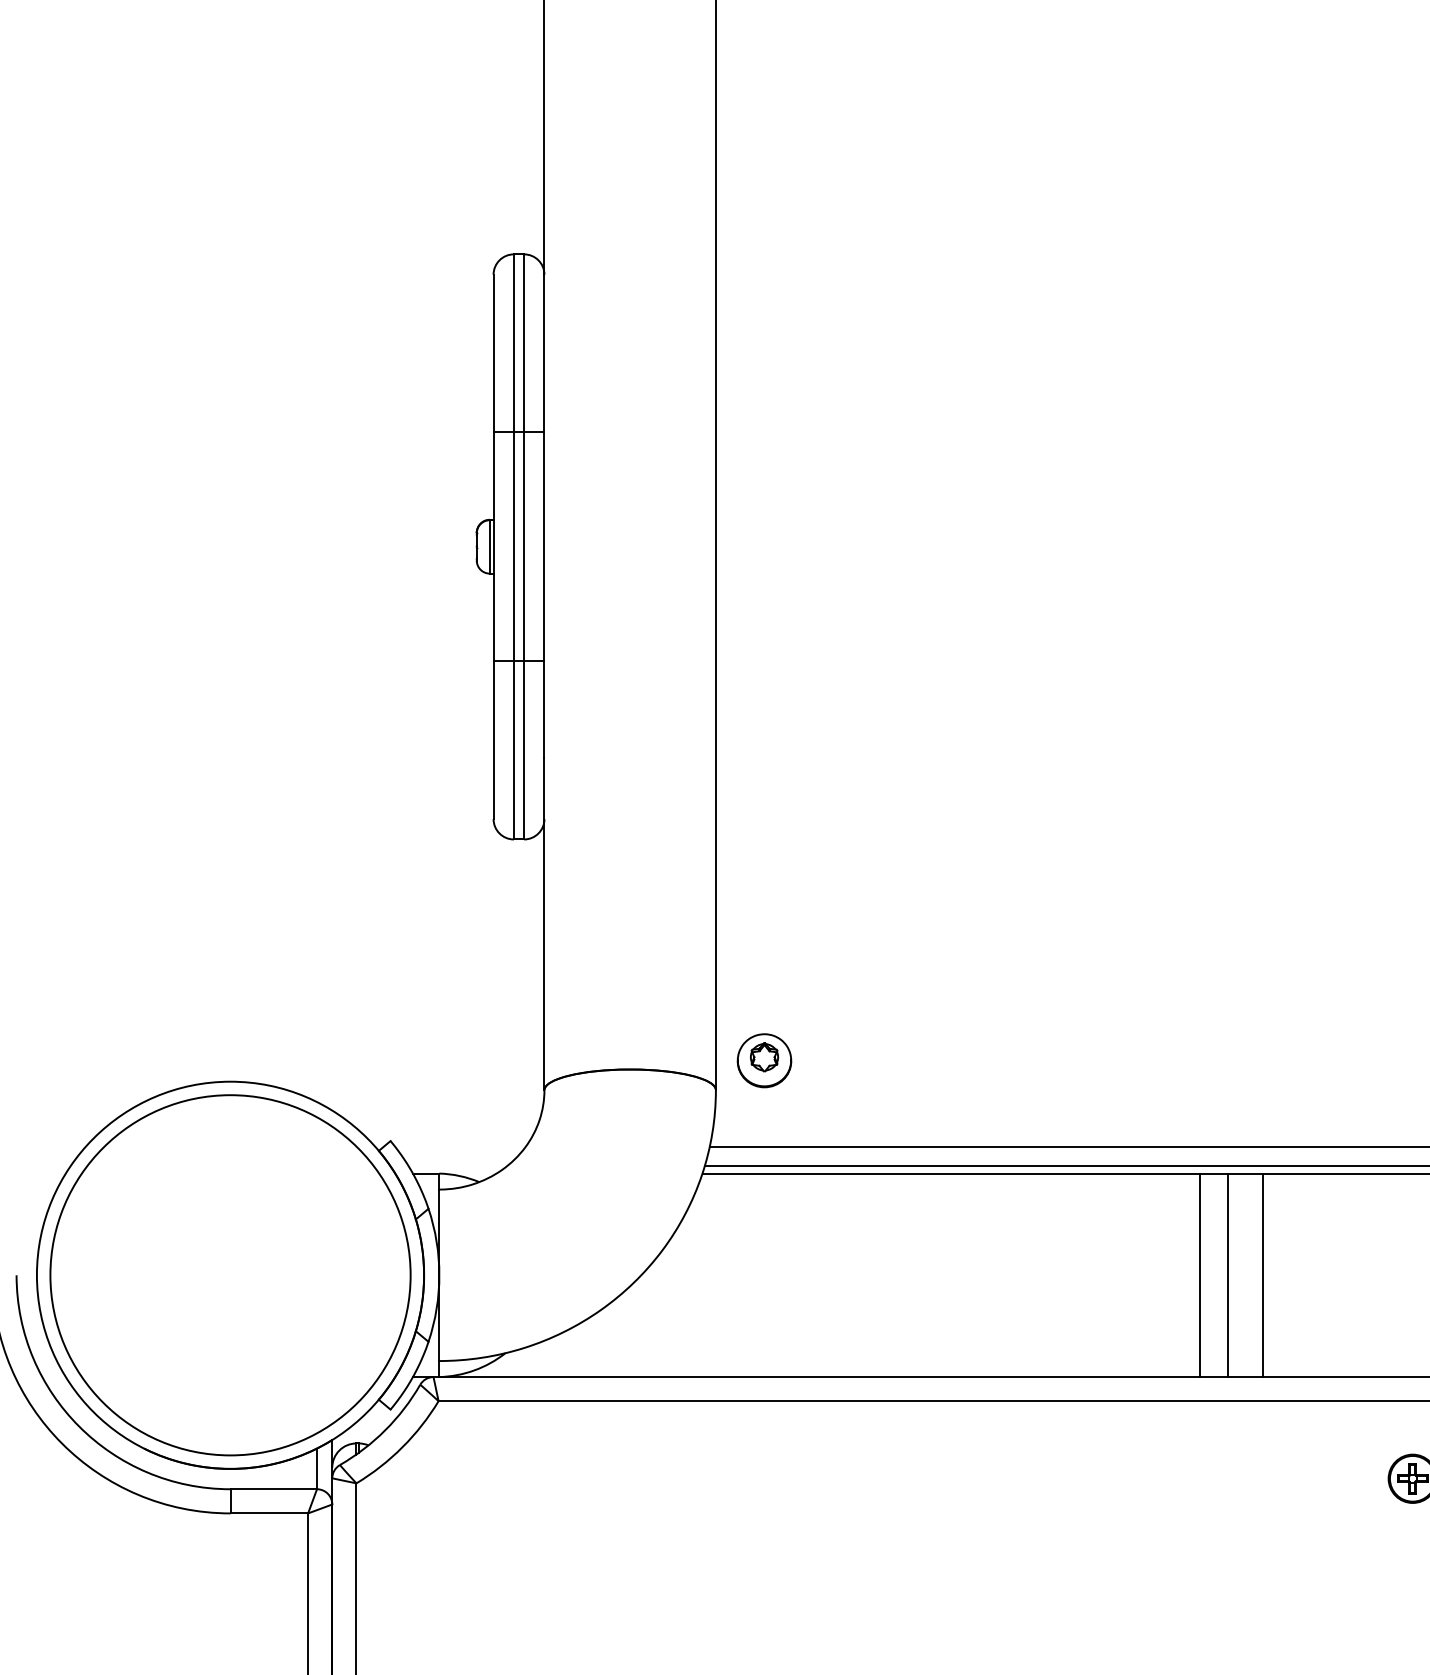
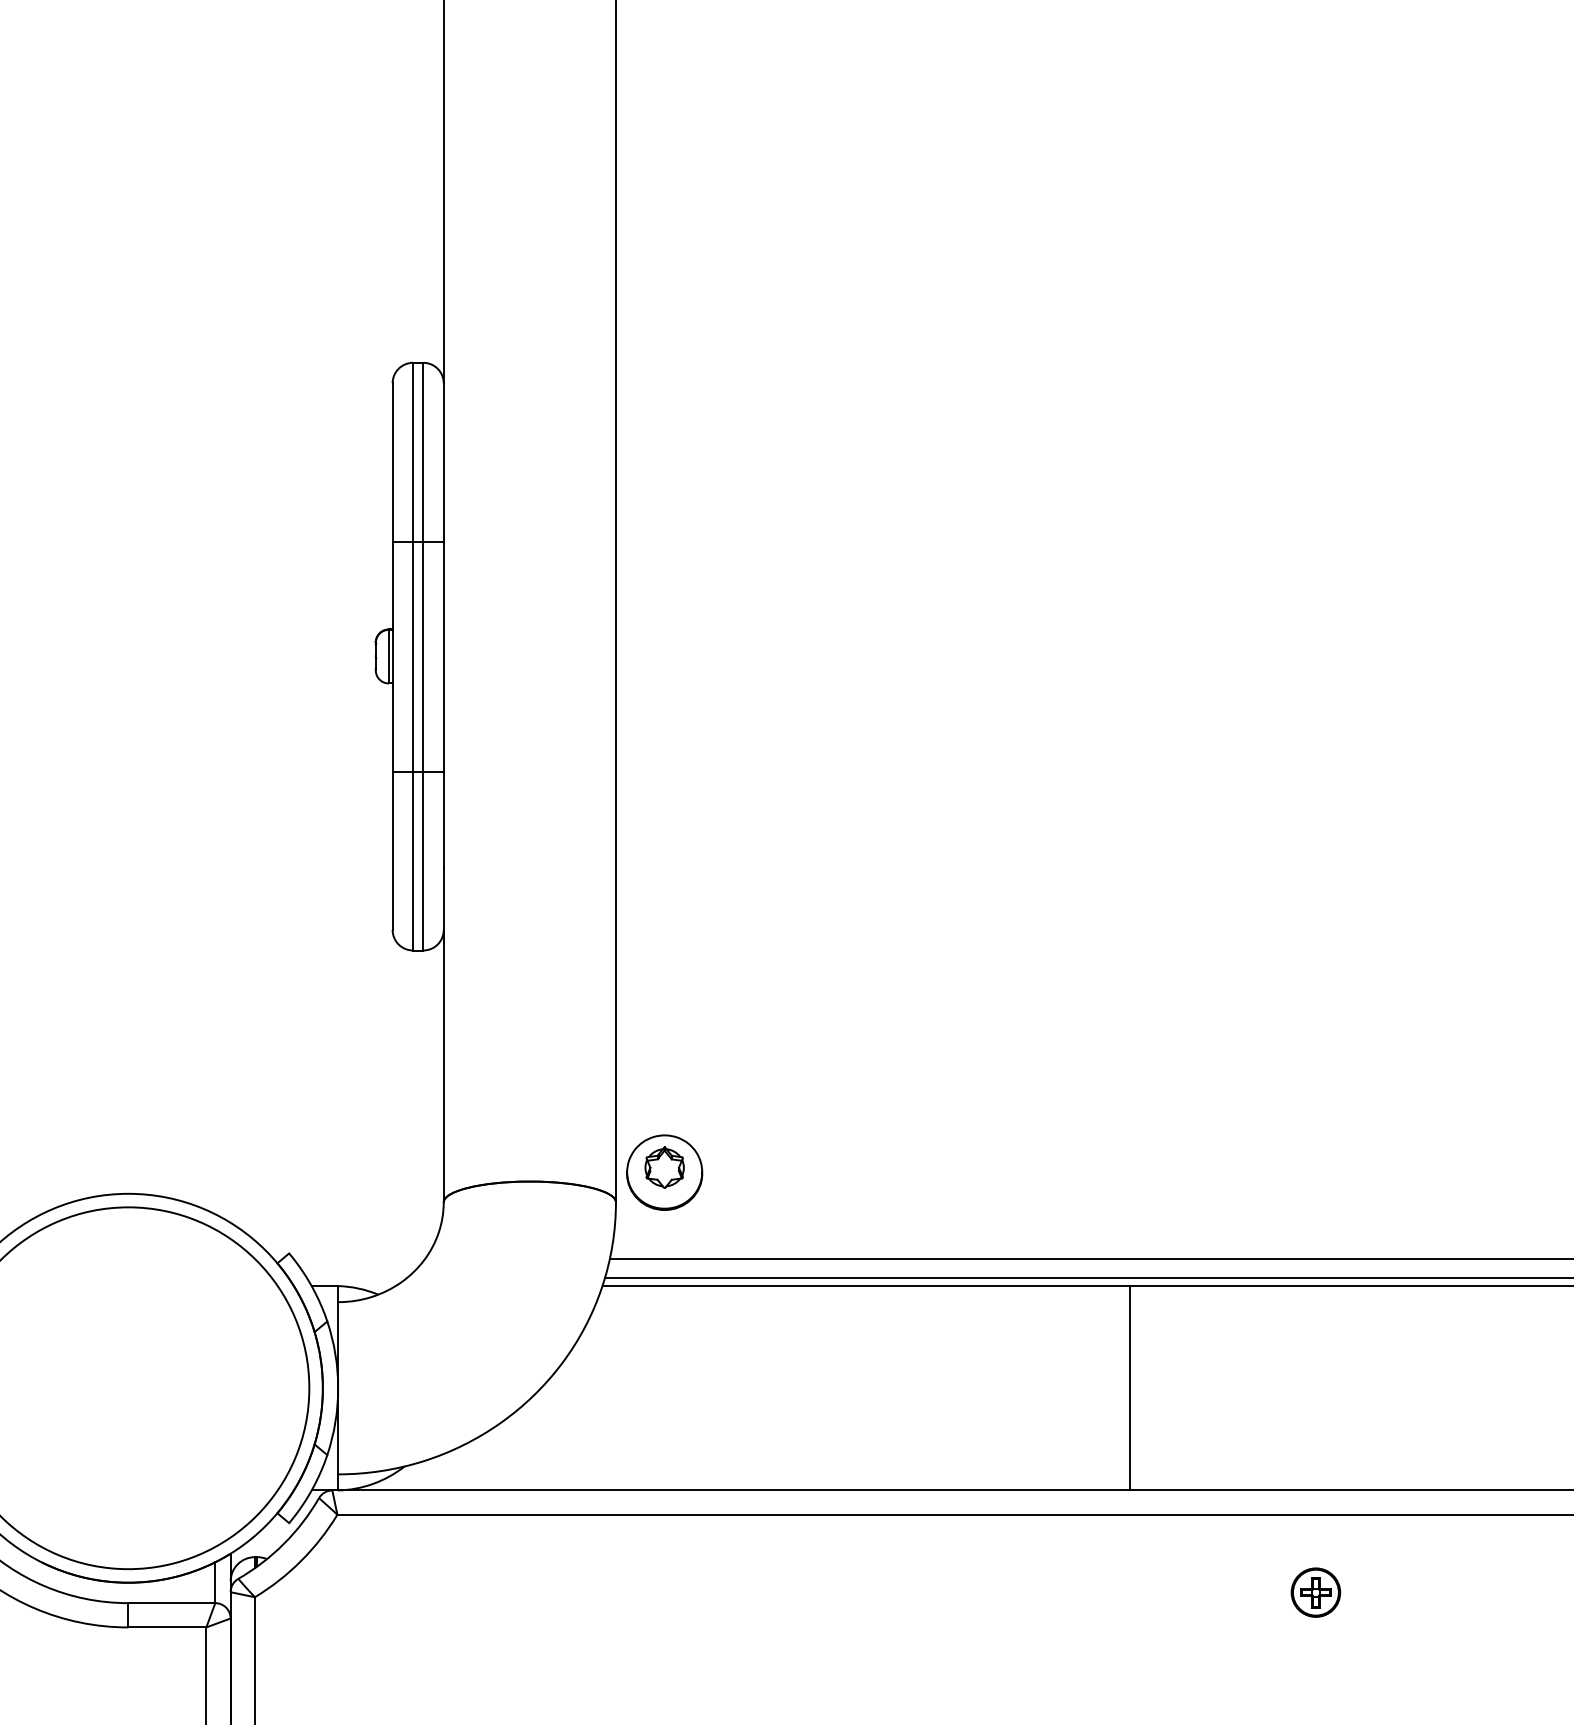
part: (764, 1060) -> (664, 1172), size x1.4
line: (1199, 1275) -> (1101, 1388), removed
line: (1263, 1275) -> (1165, 1388), removed

